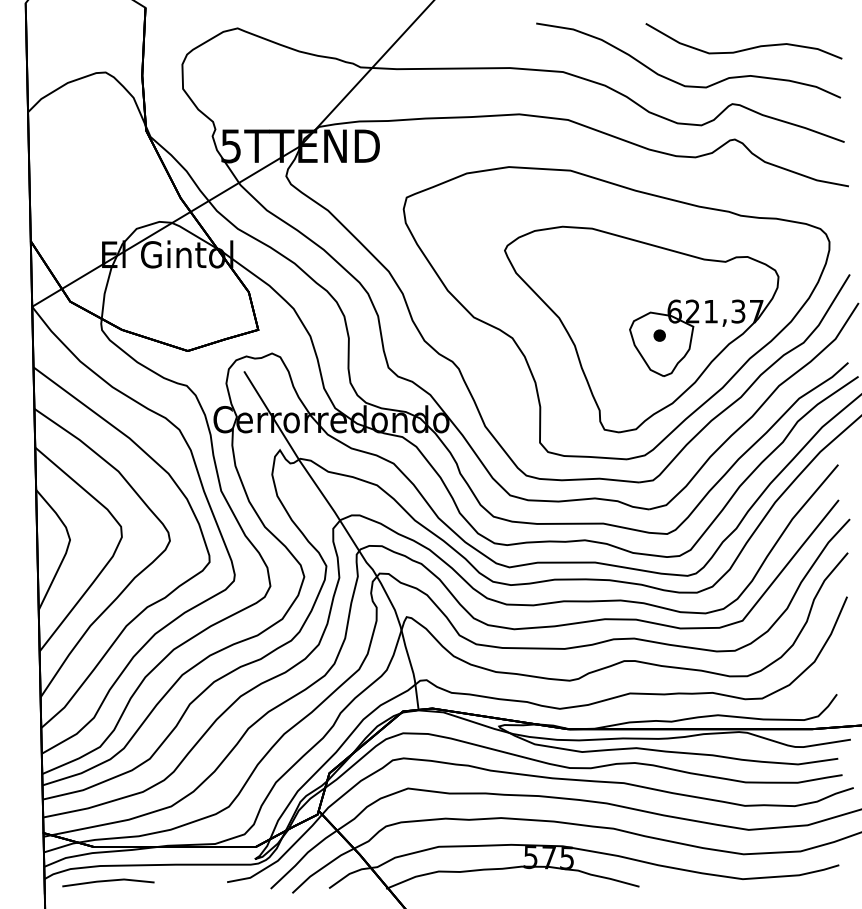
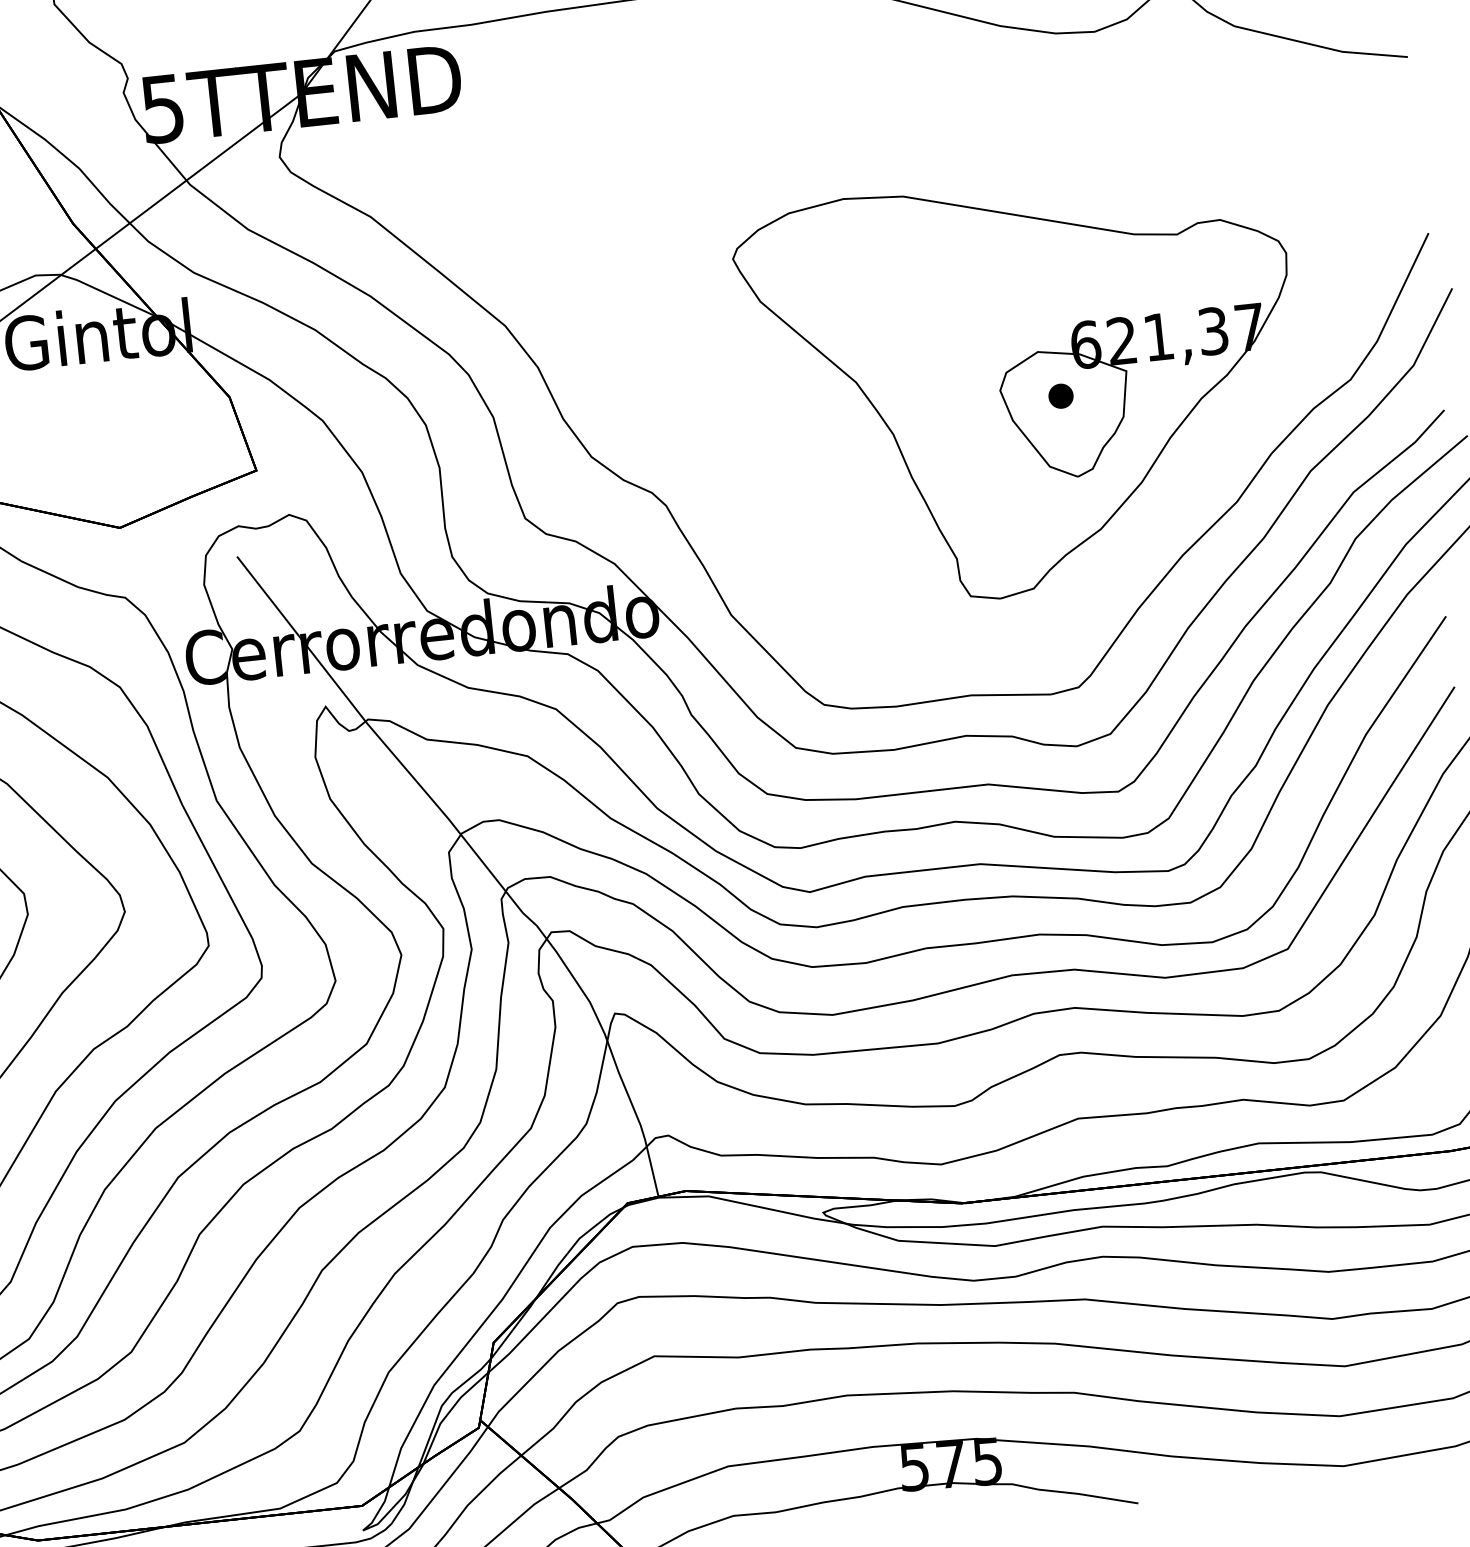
part: (616, 313) -> (969, 361), removed

